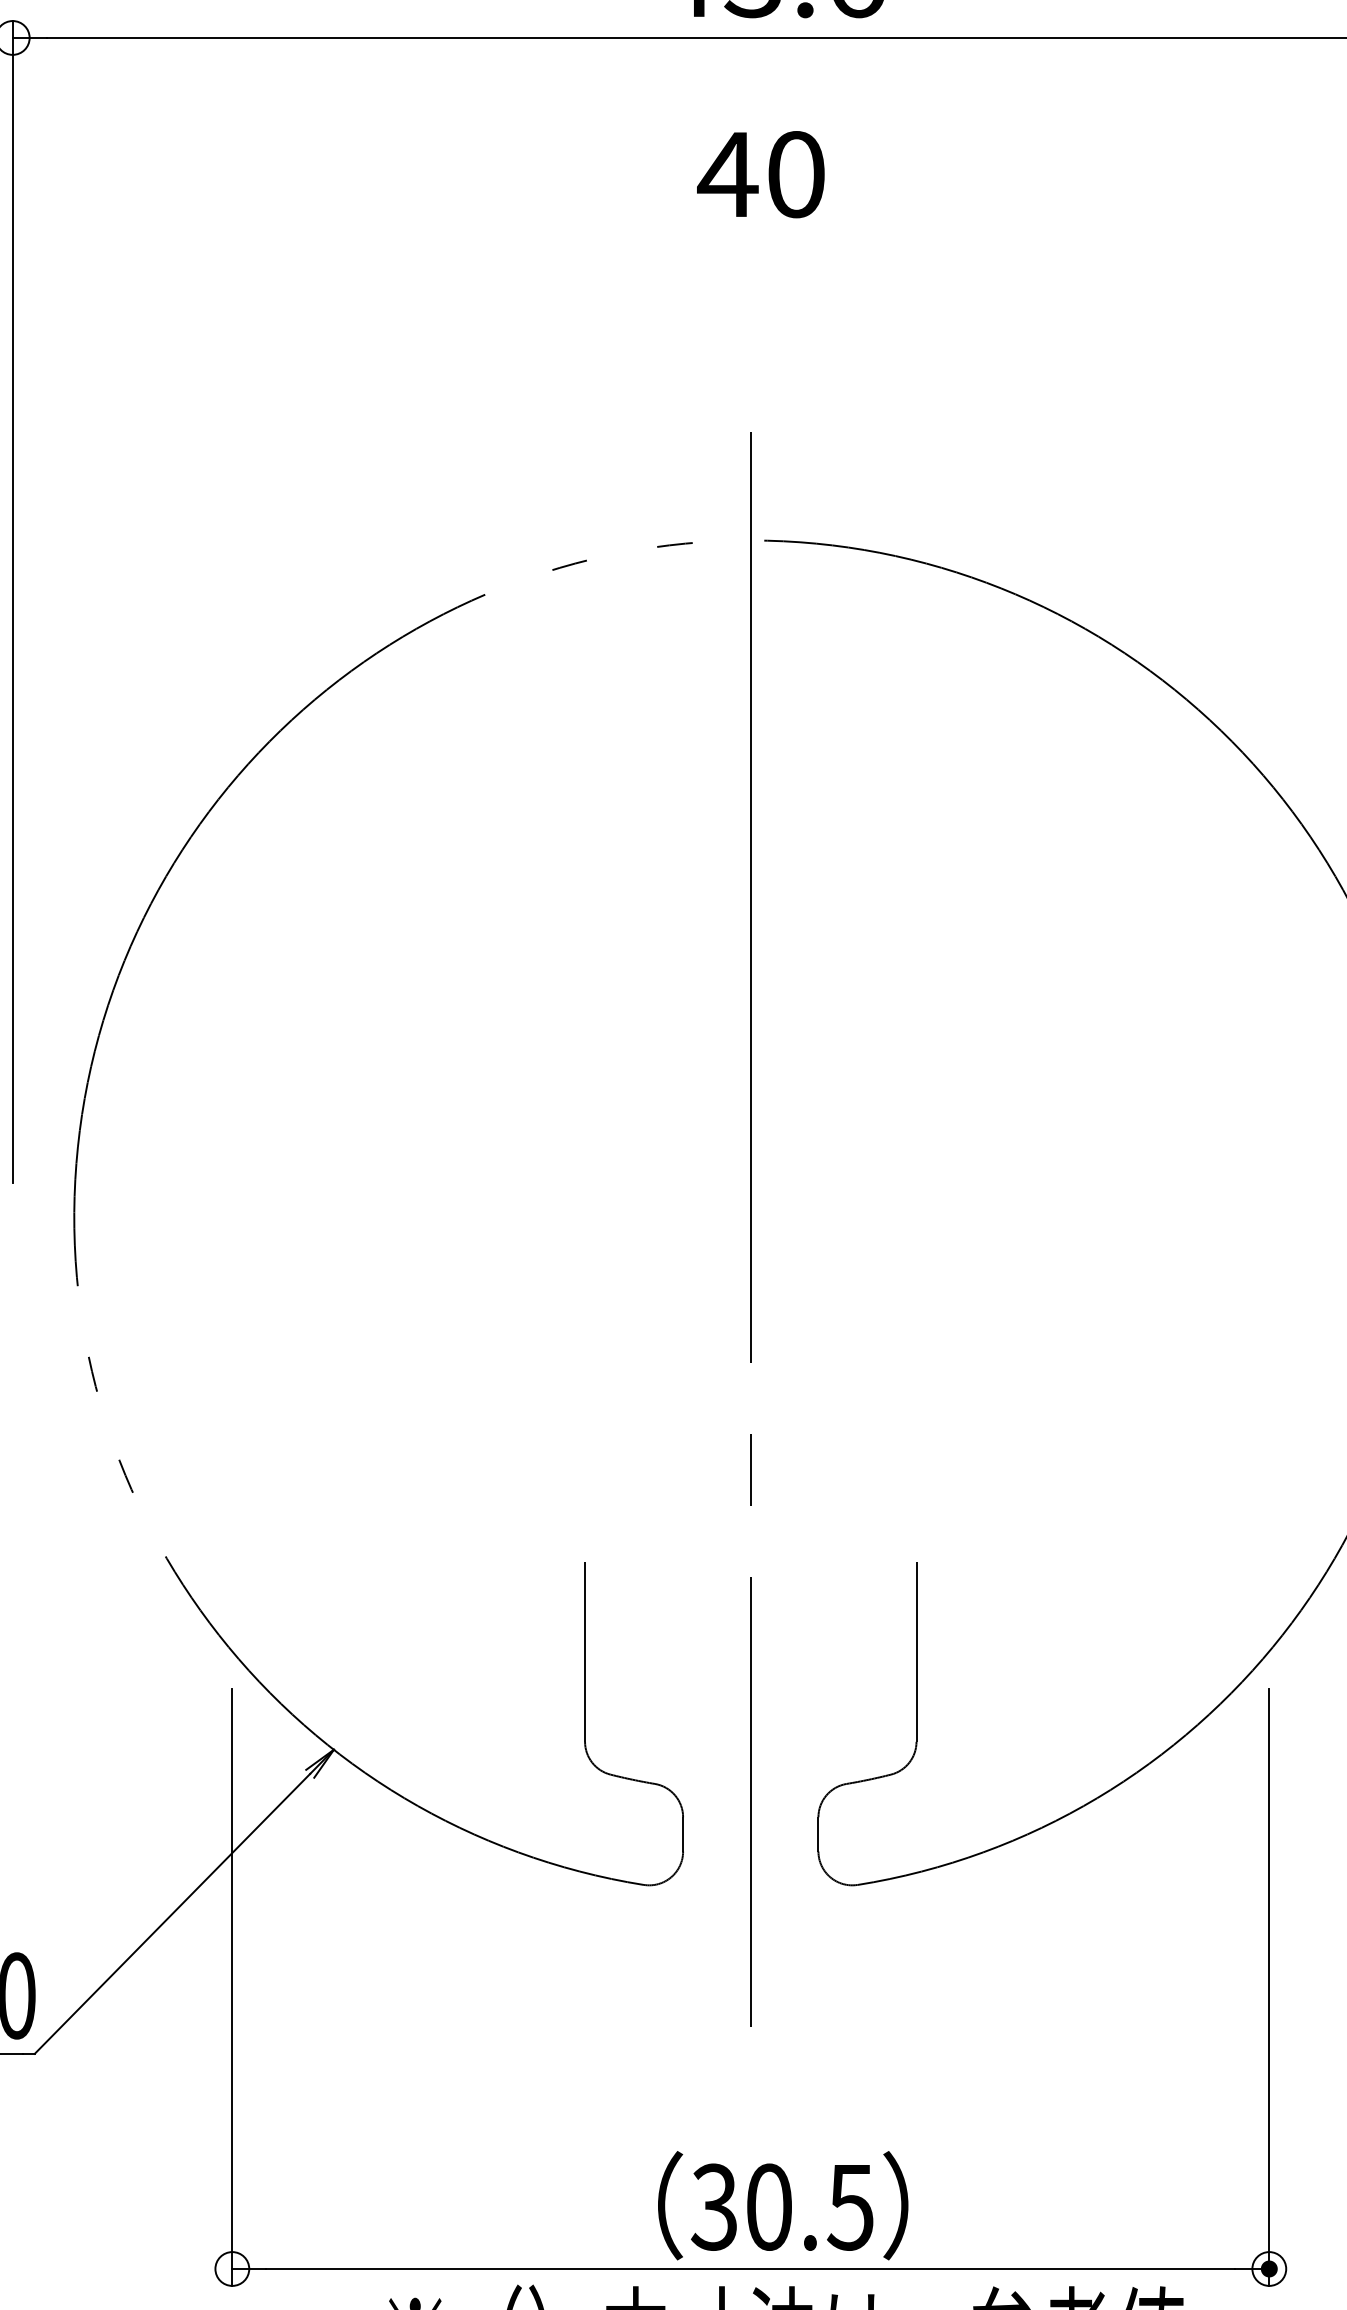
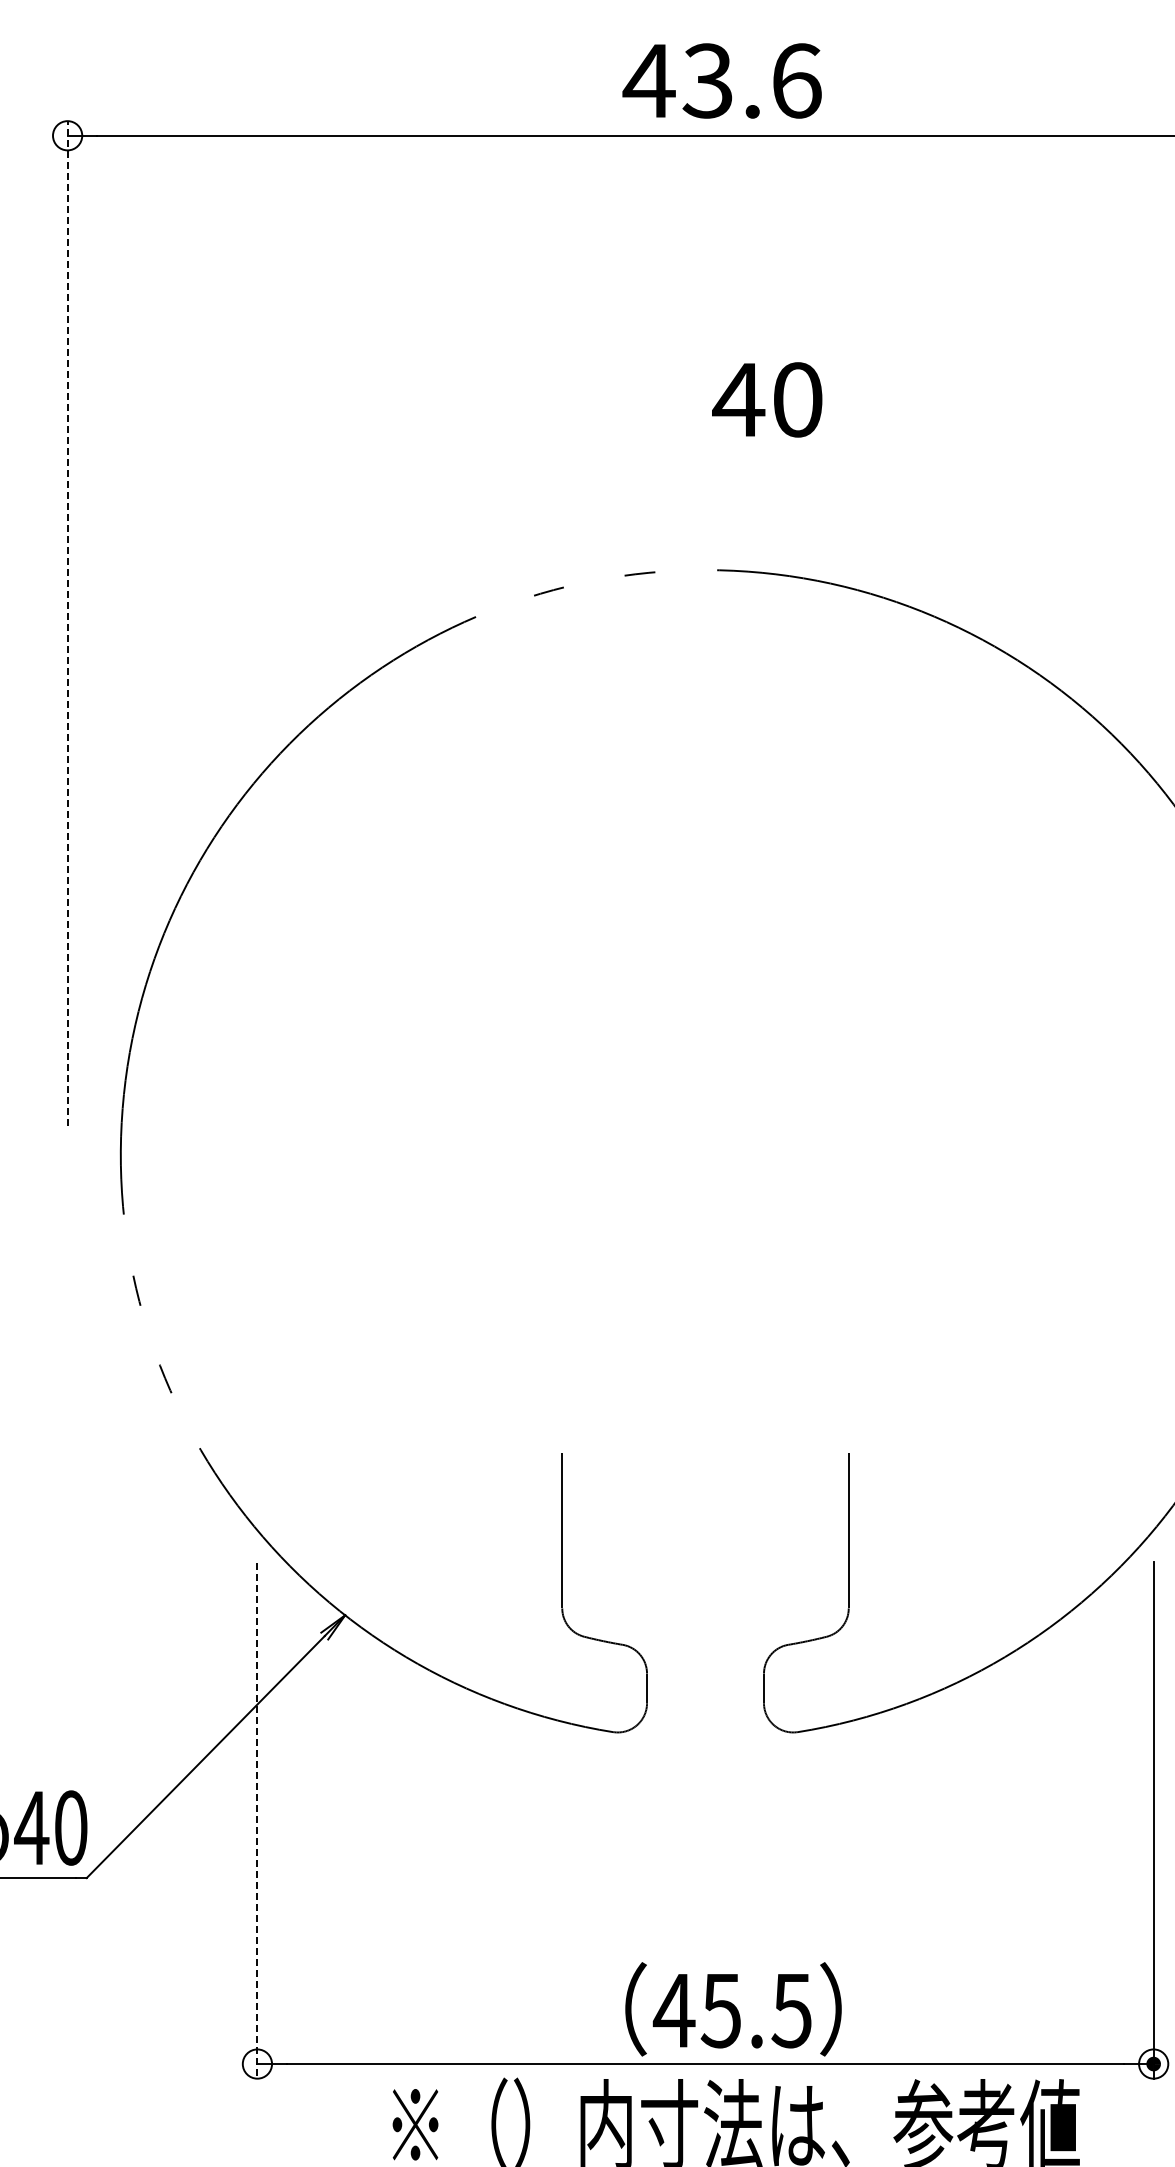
text: (761, 174) -> (767, 399), moved
line: (12, 601) -> (67, 622), solid -> dashed
line: (750, 1229) -> (705, 1165), removed
line: (232, 1987) -> (257, 1820), solid -> dashed
text: (740, 2207) -> (696, 2010), 30.5 -> 45.5

